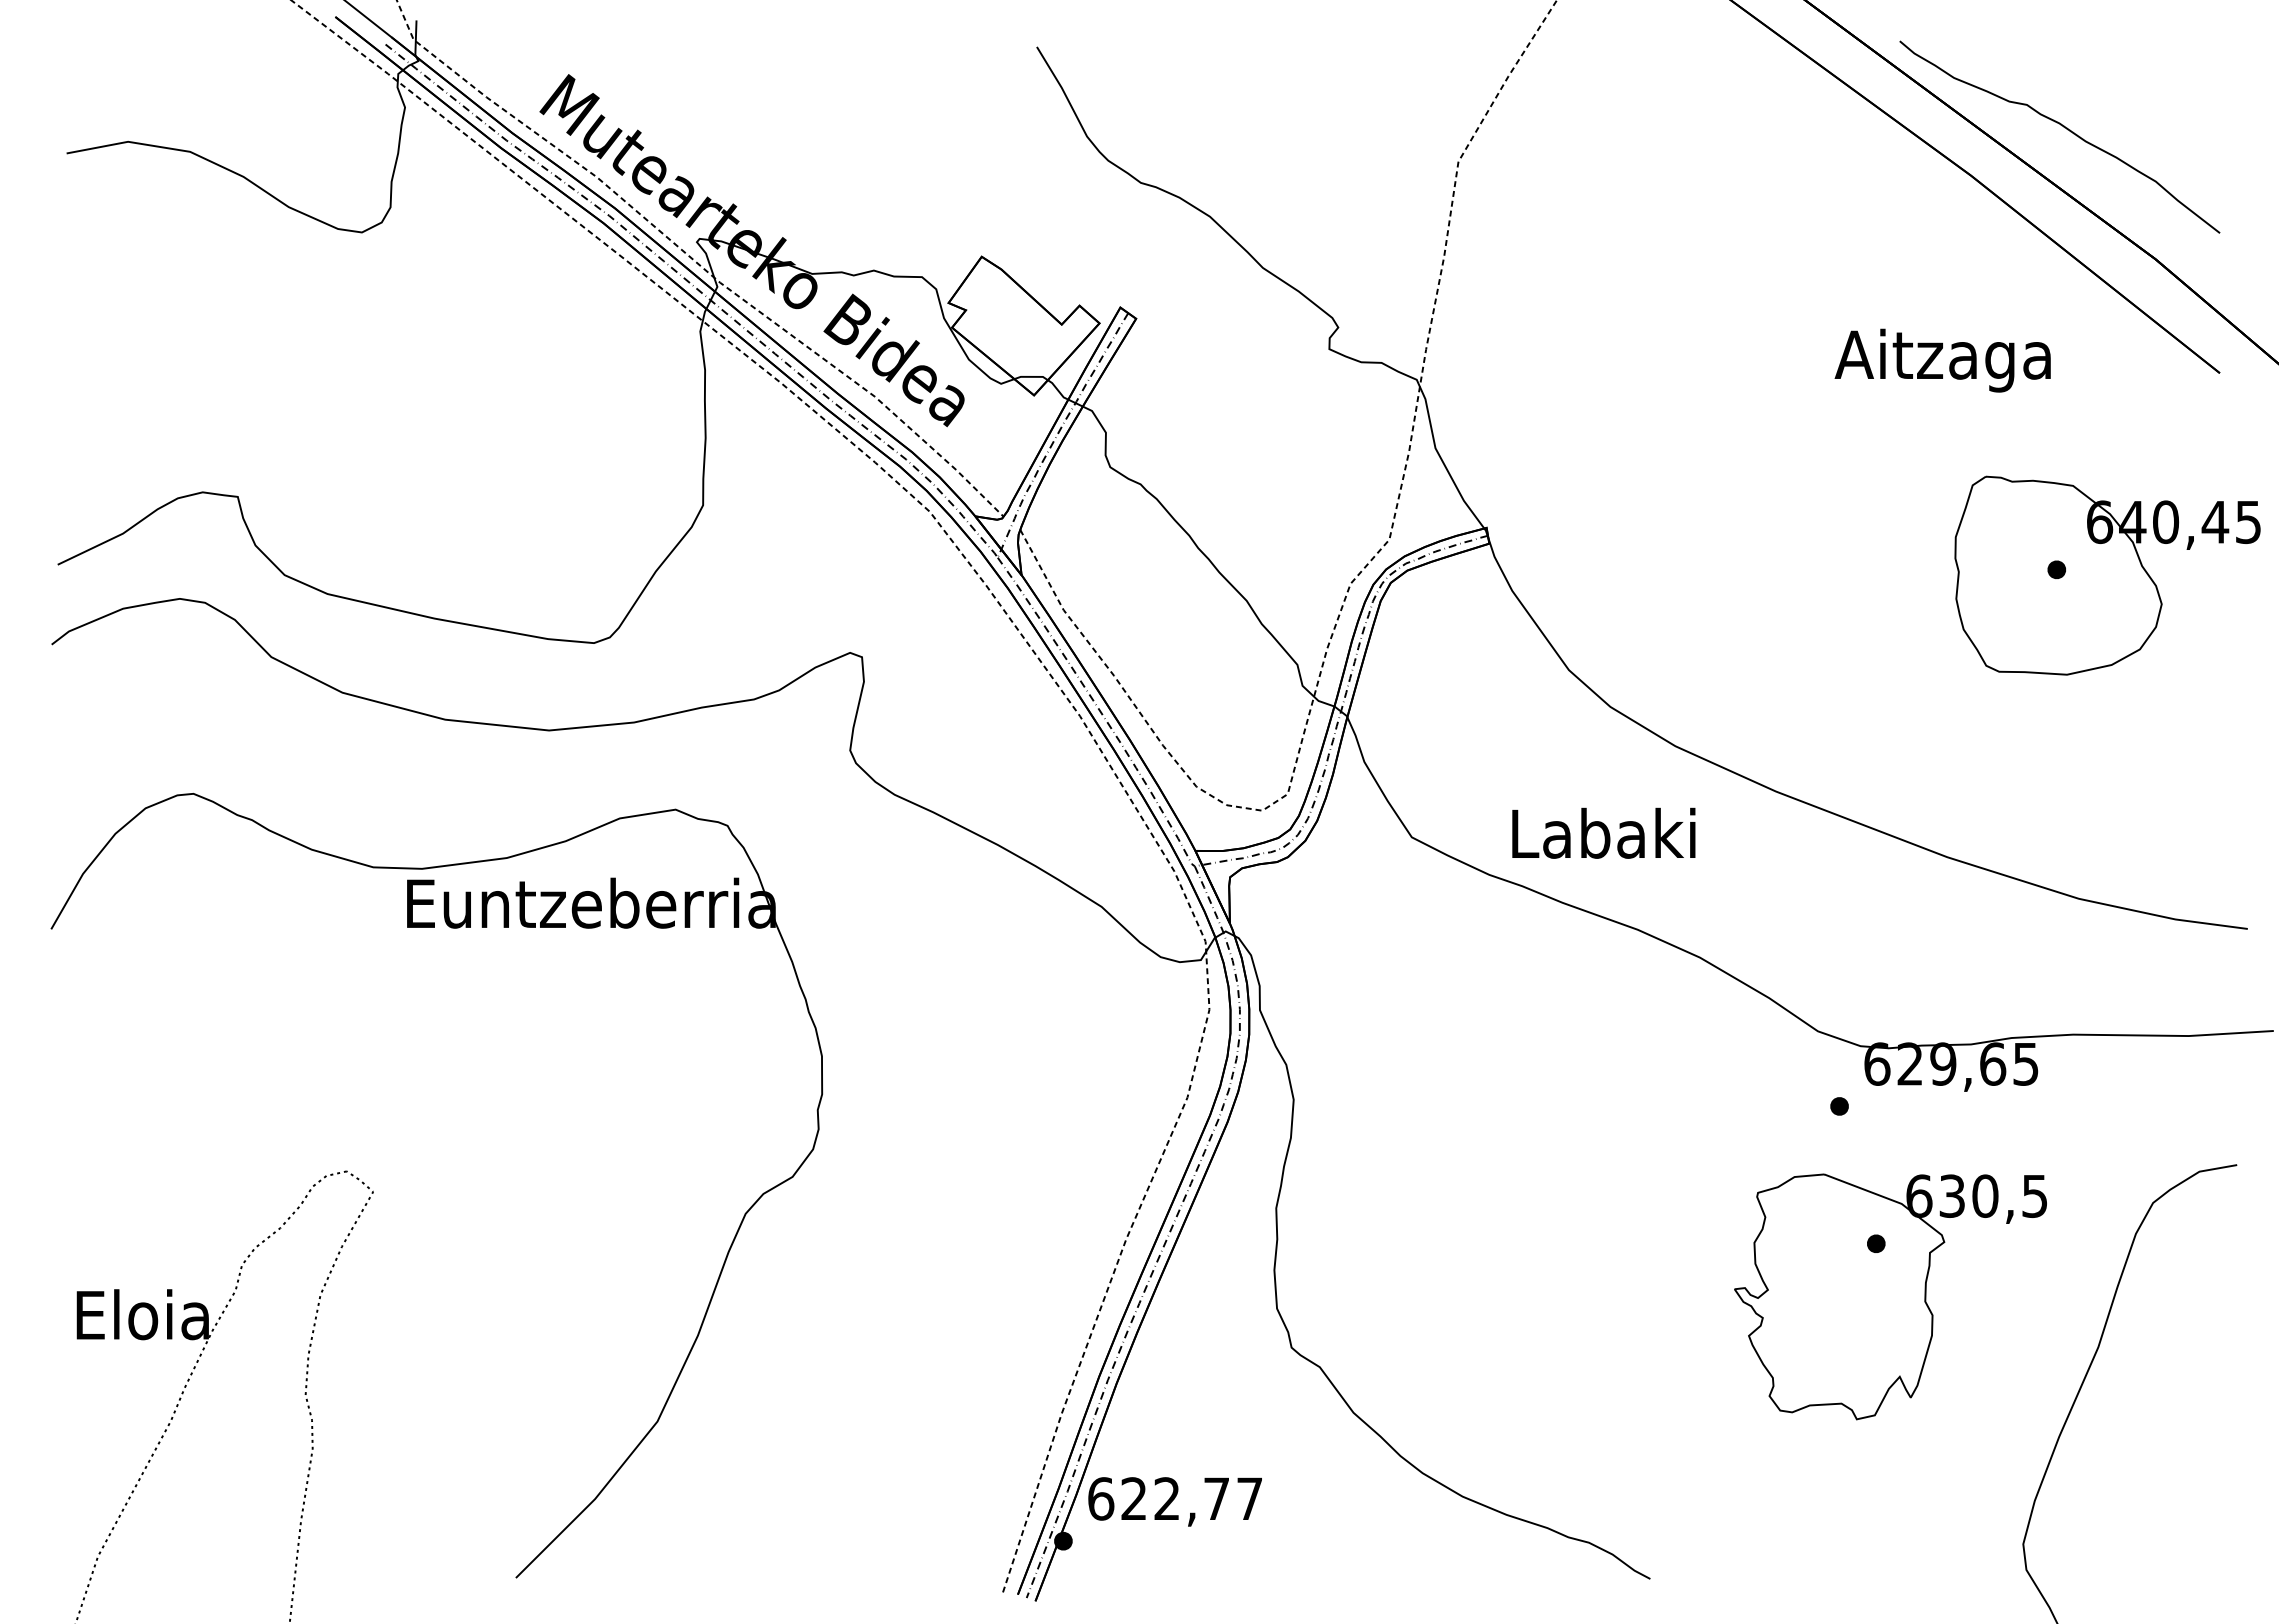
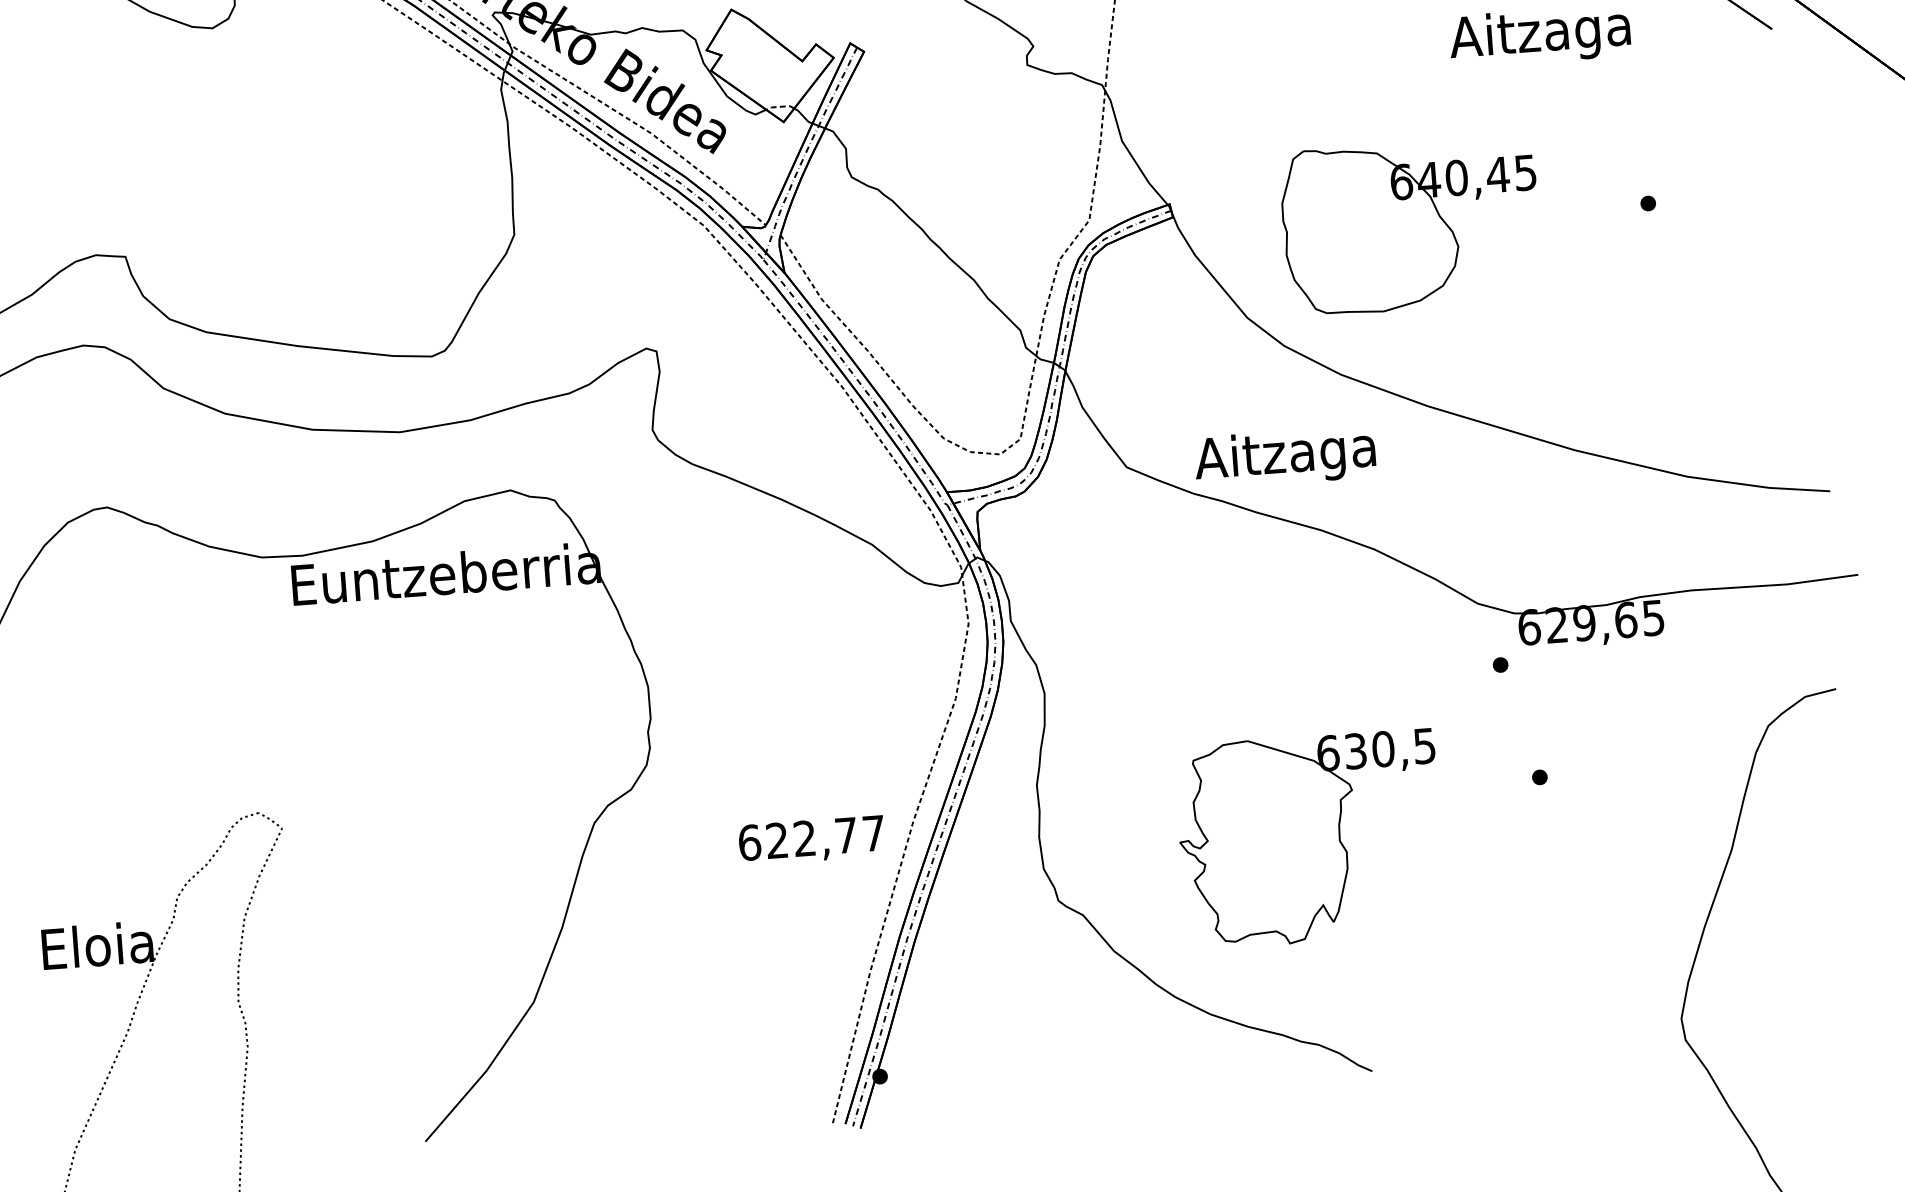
line: (1031, 376) -> (780, 106), solid -> dashed
part: (2107, 575) -> (1411, 226), moved
text: (1601, 839) -> (1285, 457), Labaki -> Aitzaga
part: (1890, 1296) -> (1310, 838), moved
text: (1174, 1501) -> (811, 840), moved

